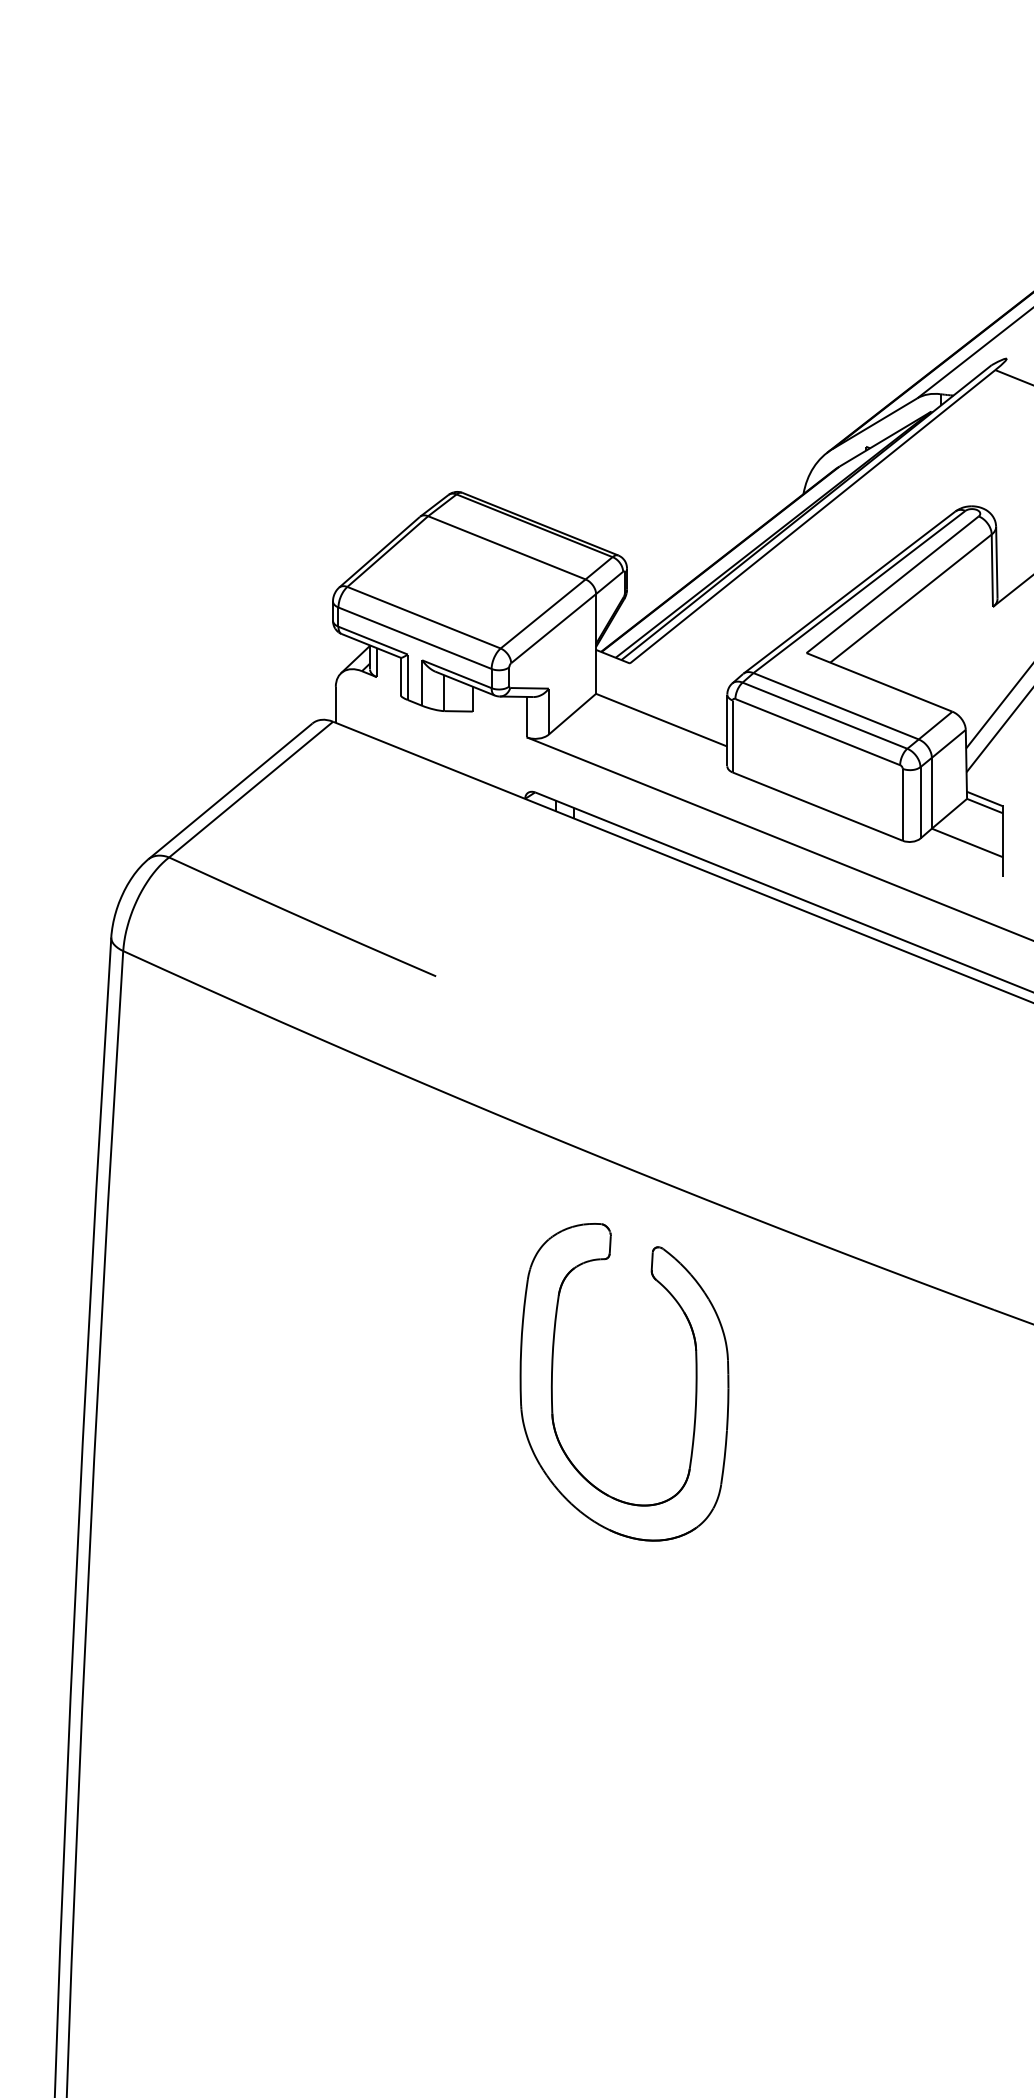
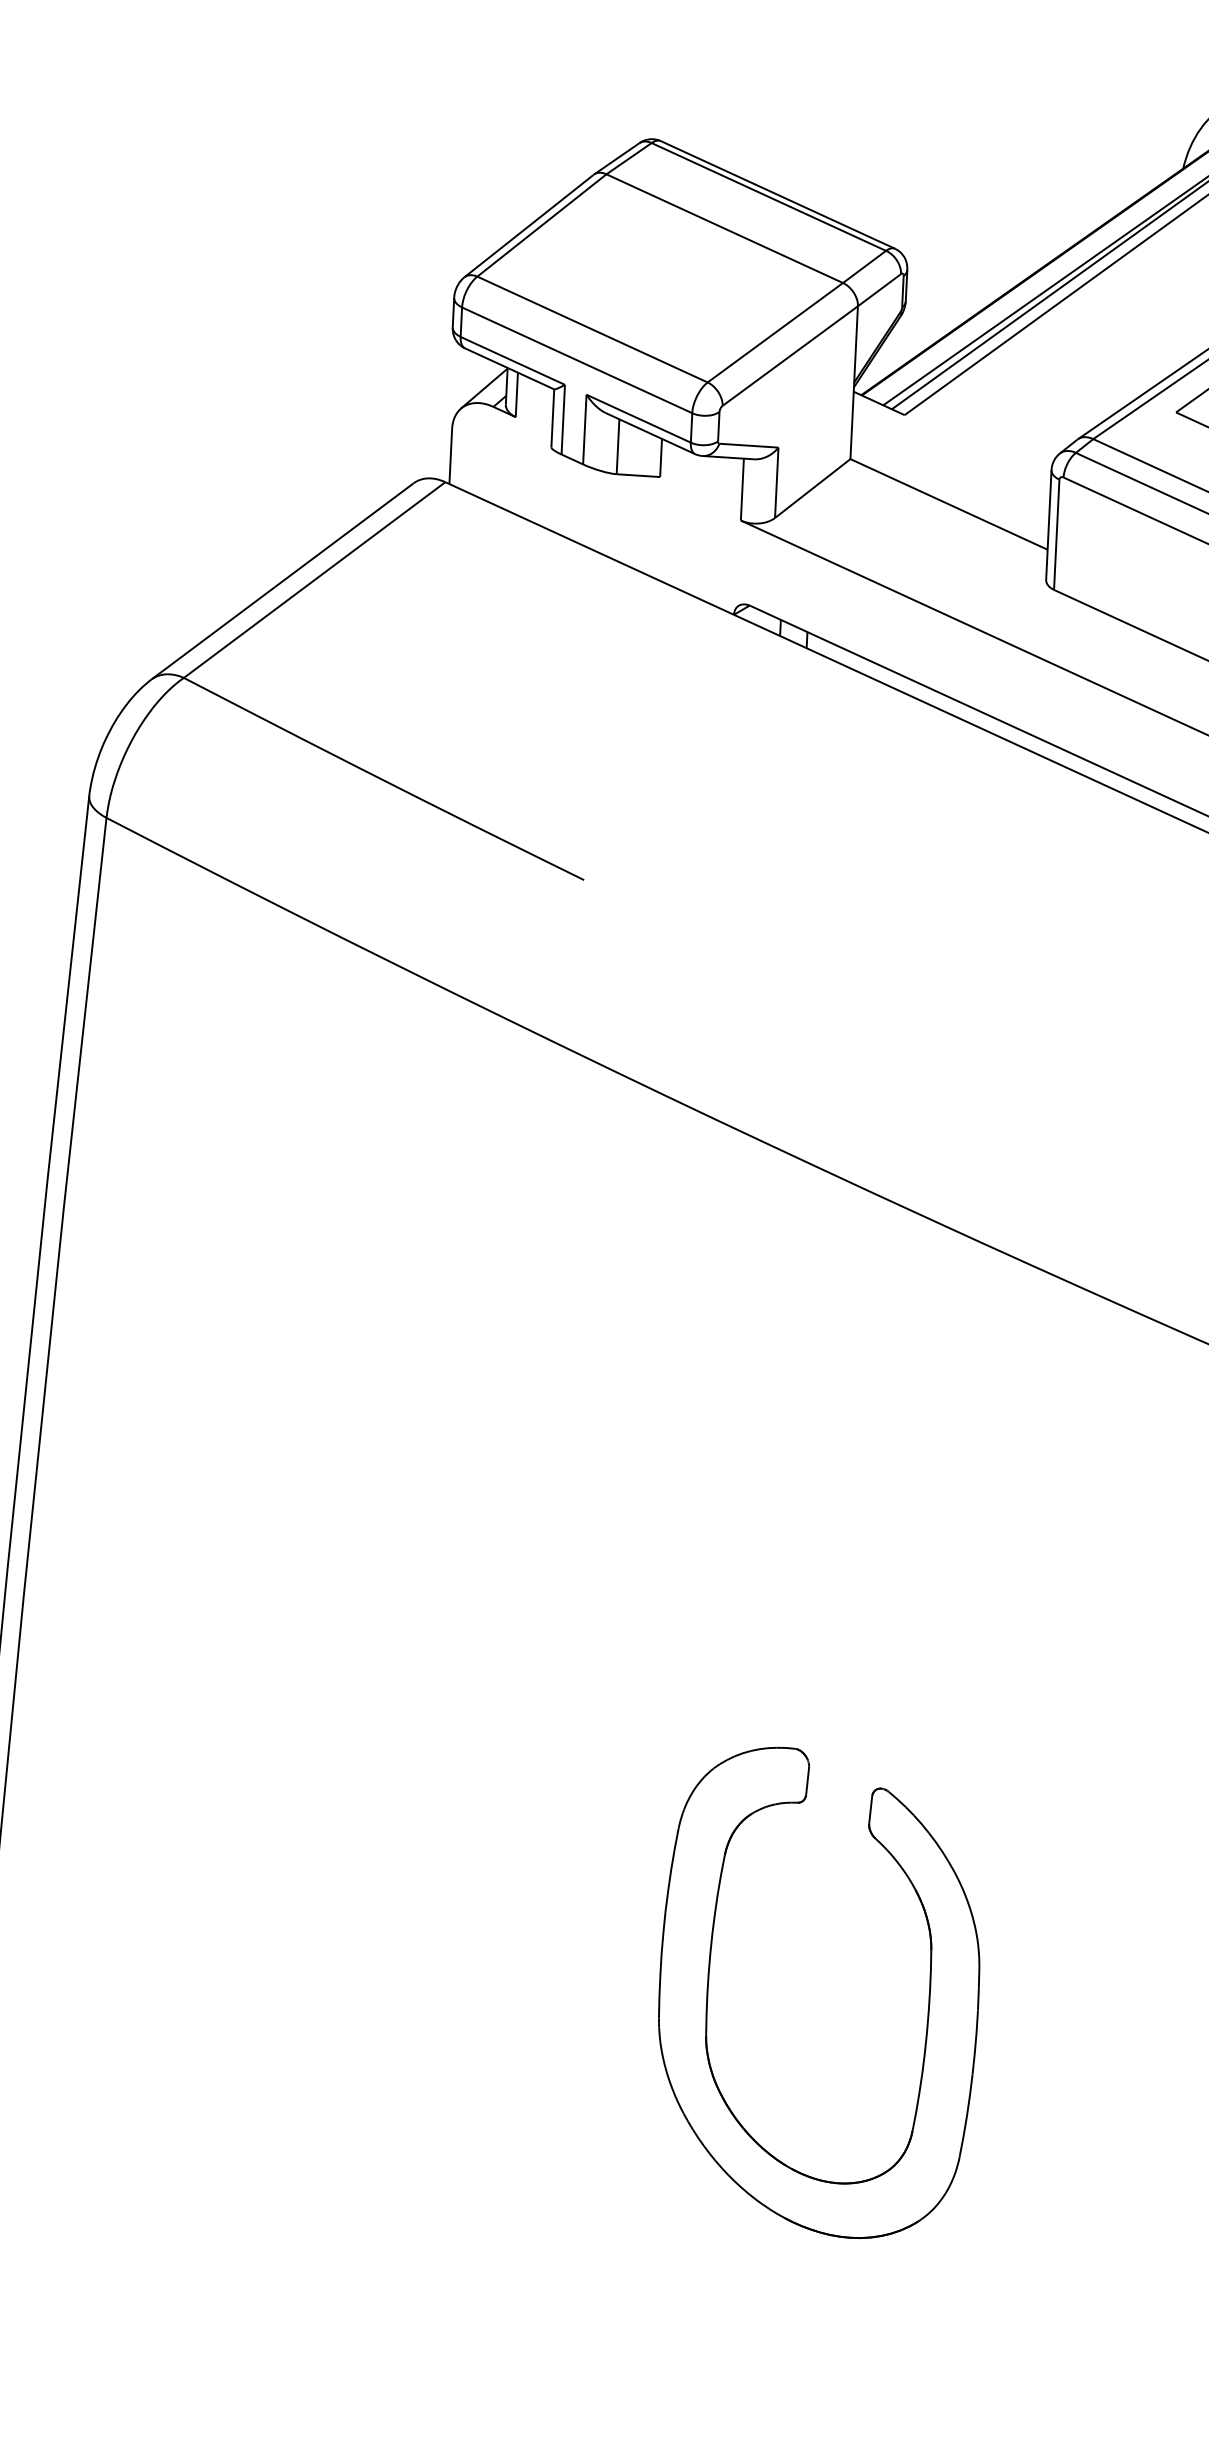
part: (695, 1382) -> (927, 1998), moved

